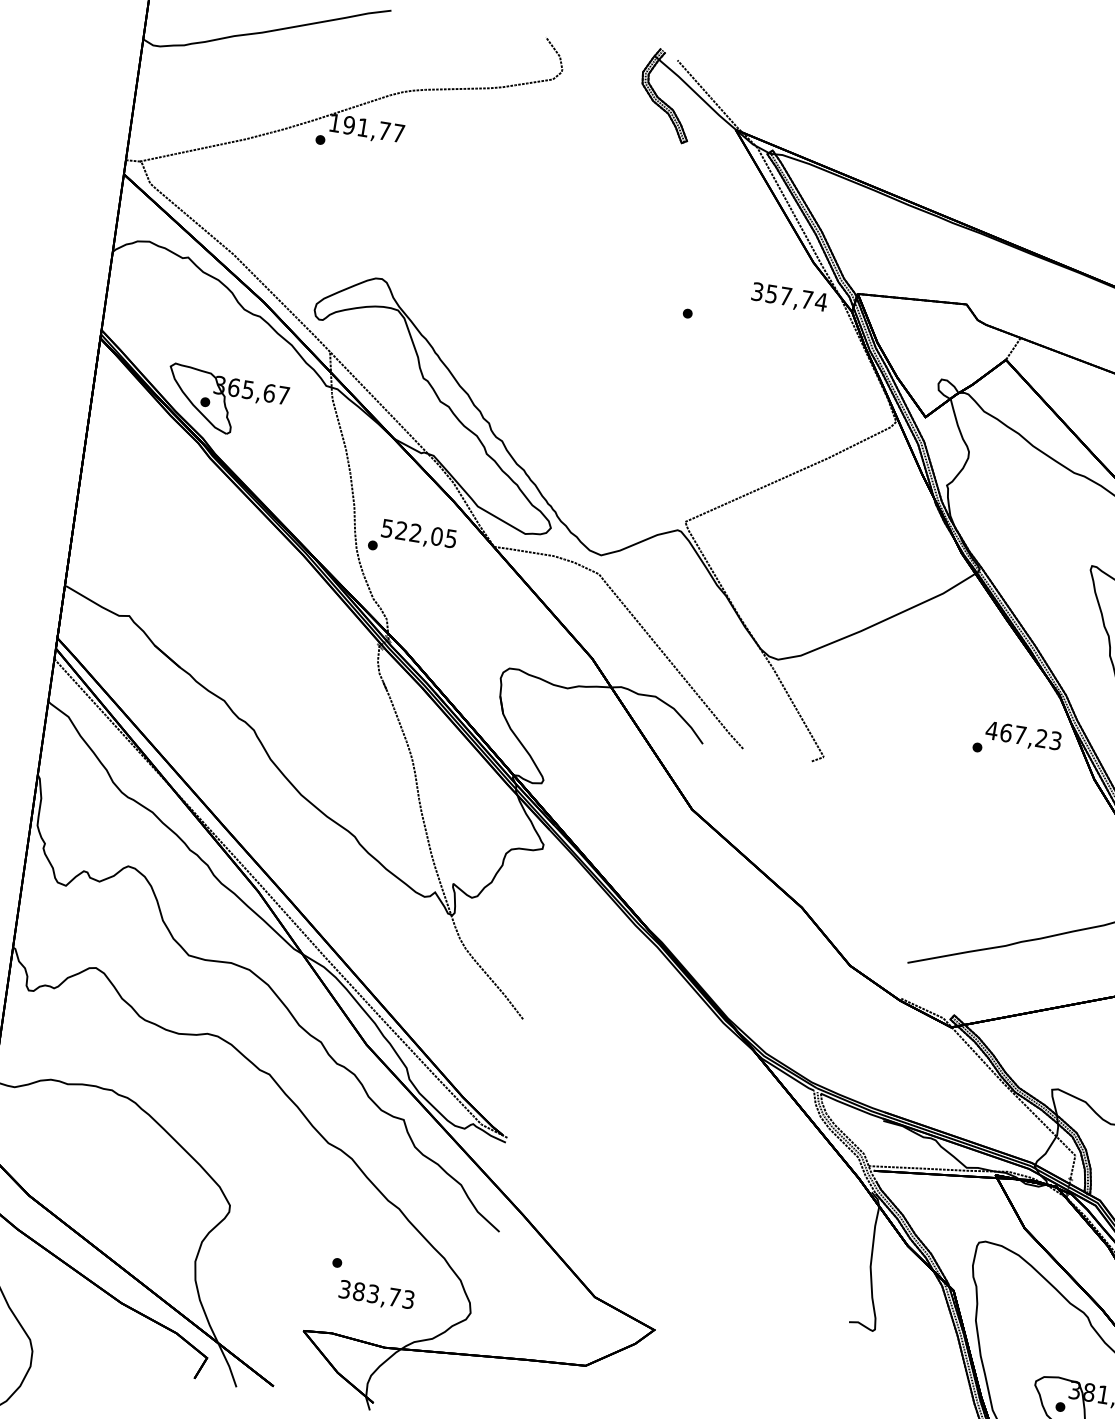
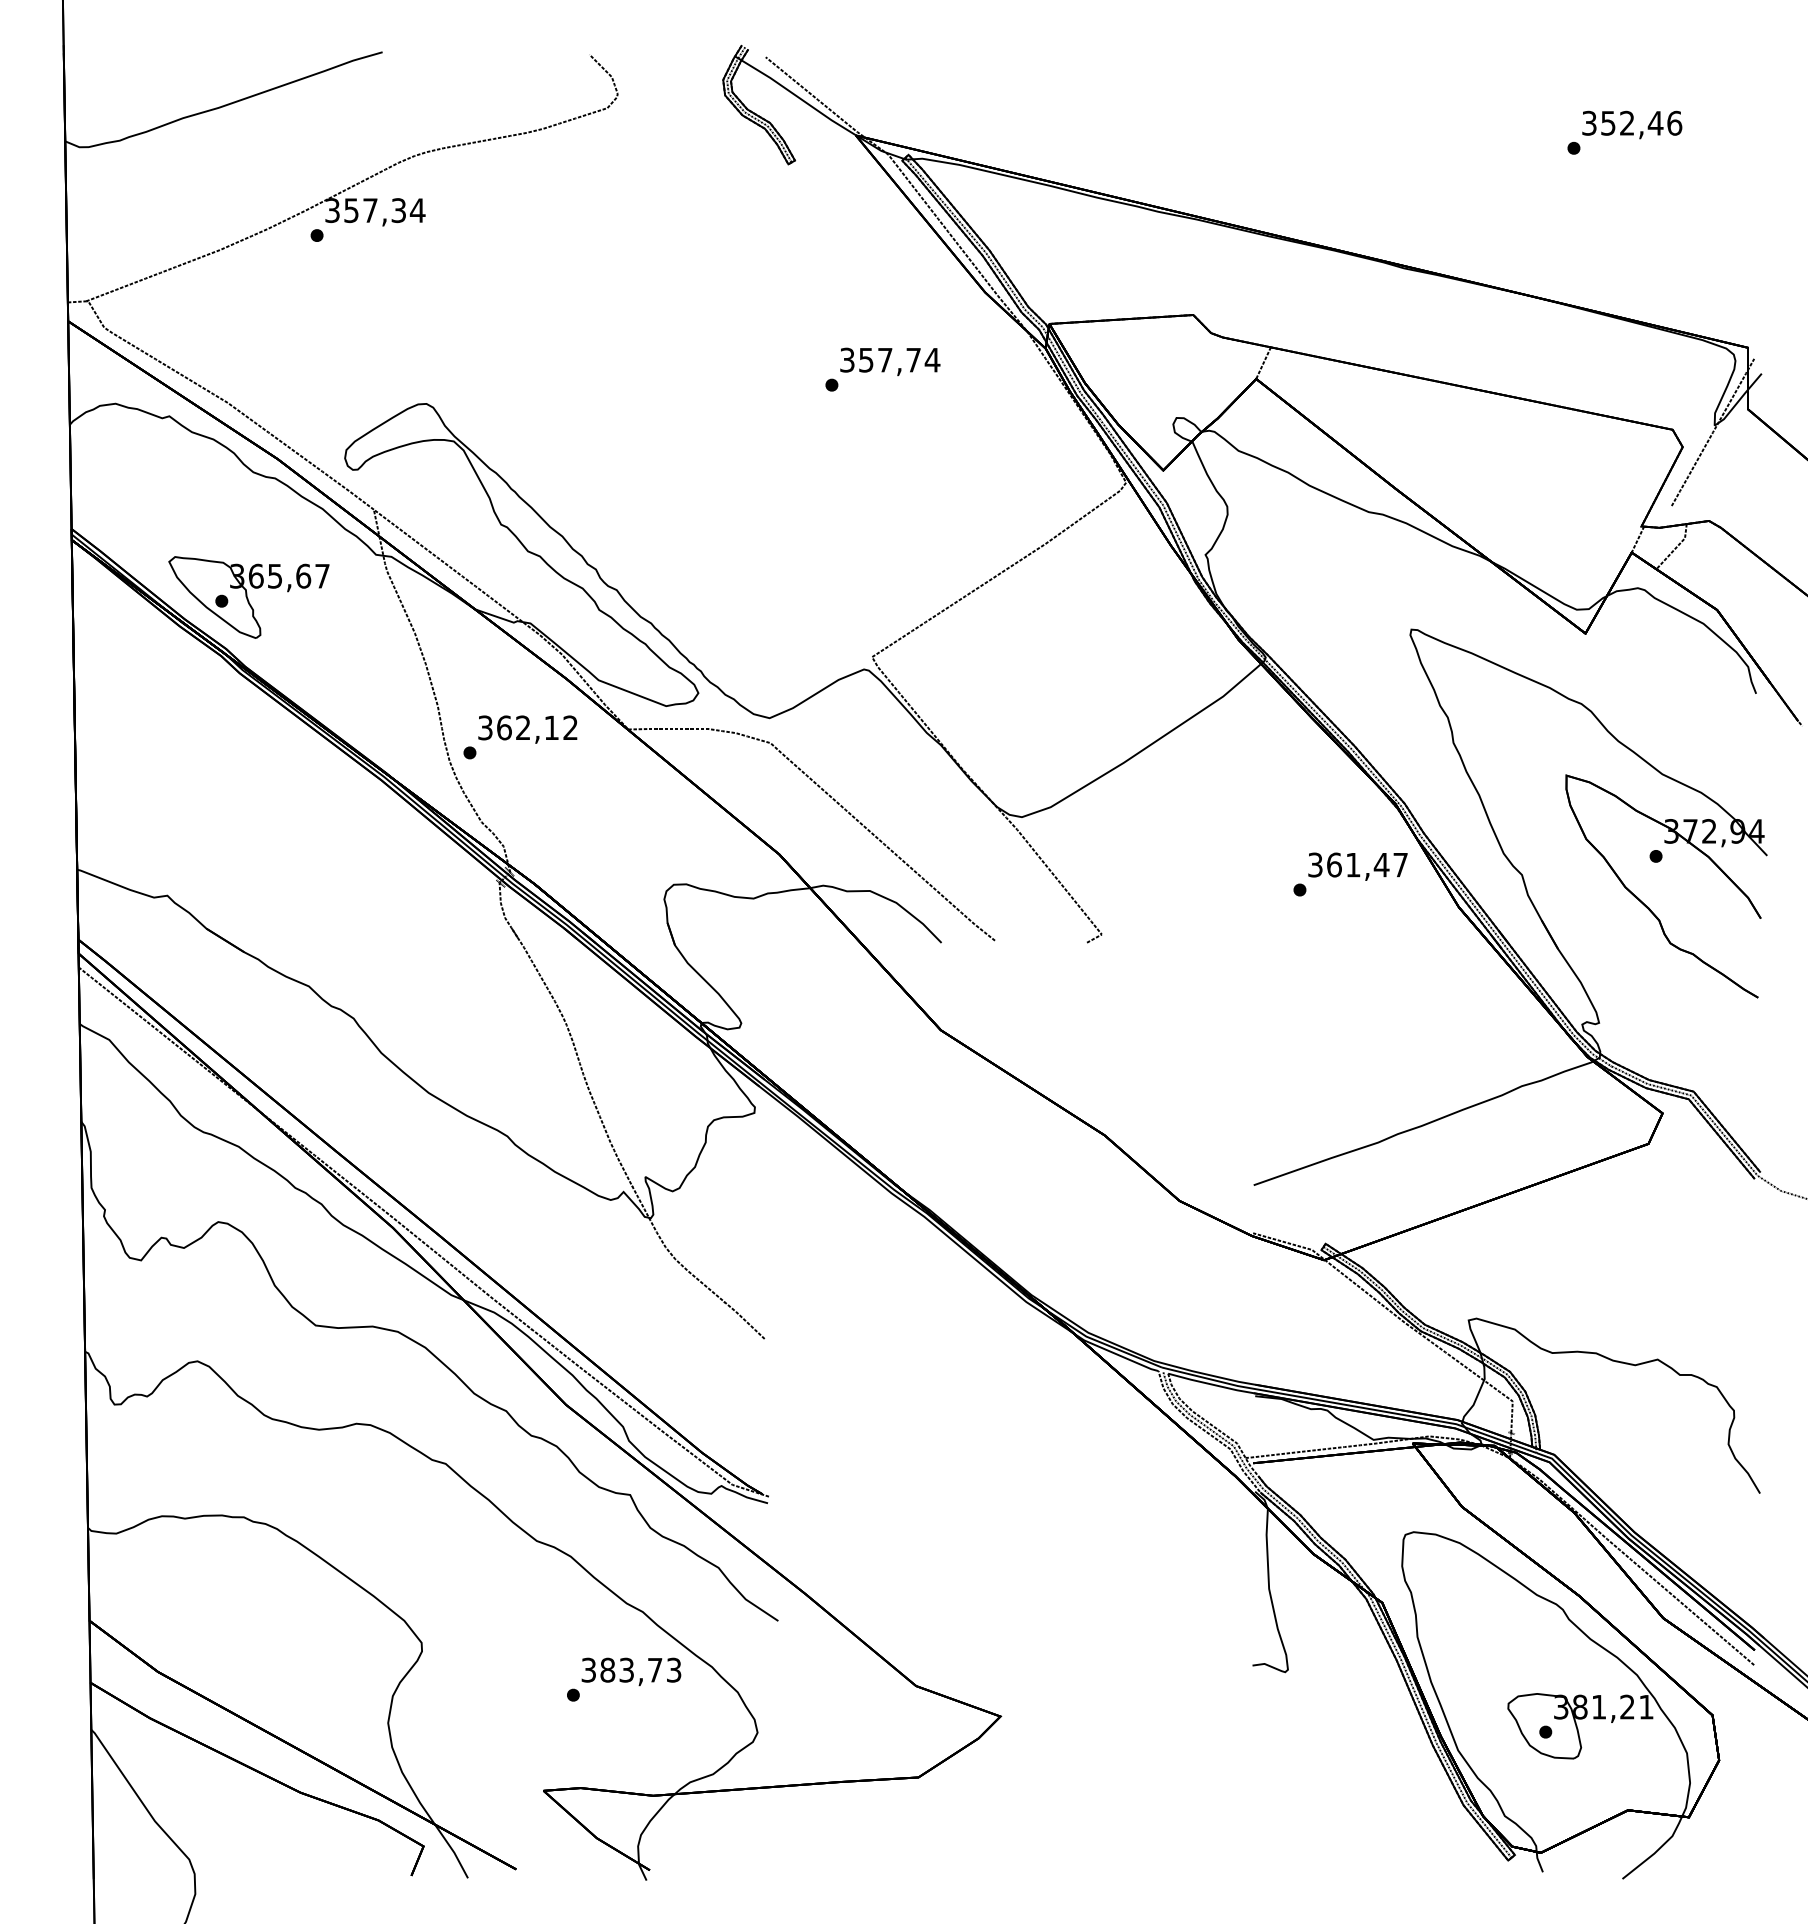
text: (367, 128) -> (375, 210), 191,77 -> 357,34
text: (789, 298) -> (890, 361), moved
text: (419, 533) -> (528, 727), 522,05 -> 362,12
text: (1023, 735) -> (1357, 864), 467,23 -> 361,47
text: (376, 1295) -> (631, 1671), moved

